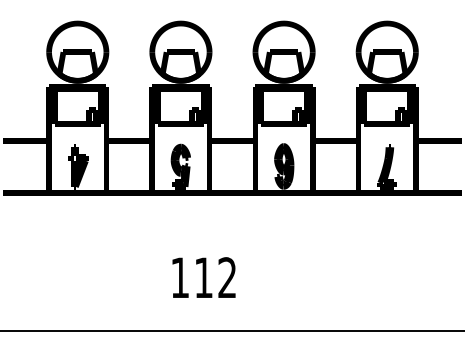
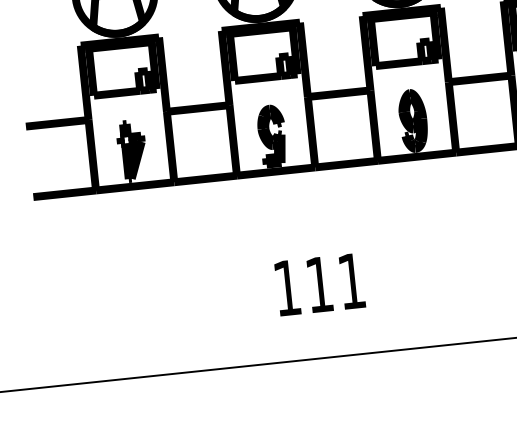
text: (226, 277) -> (350, 280), 112 -> 111

